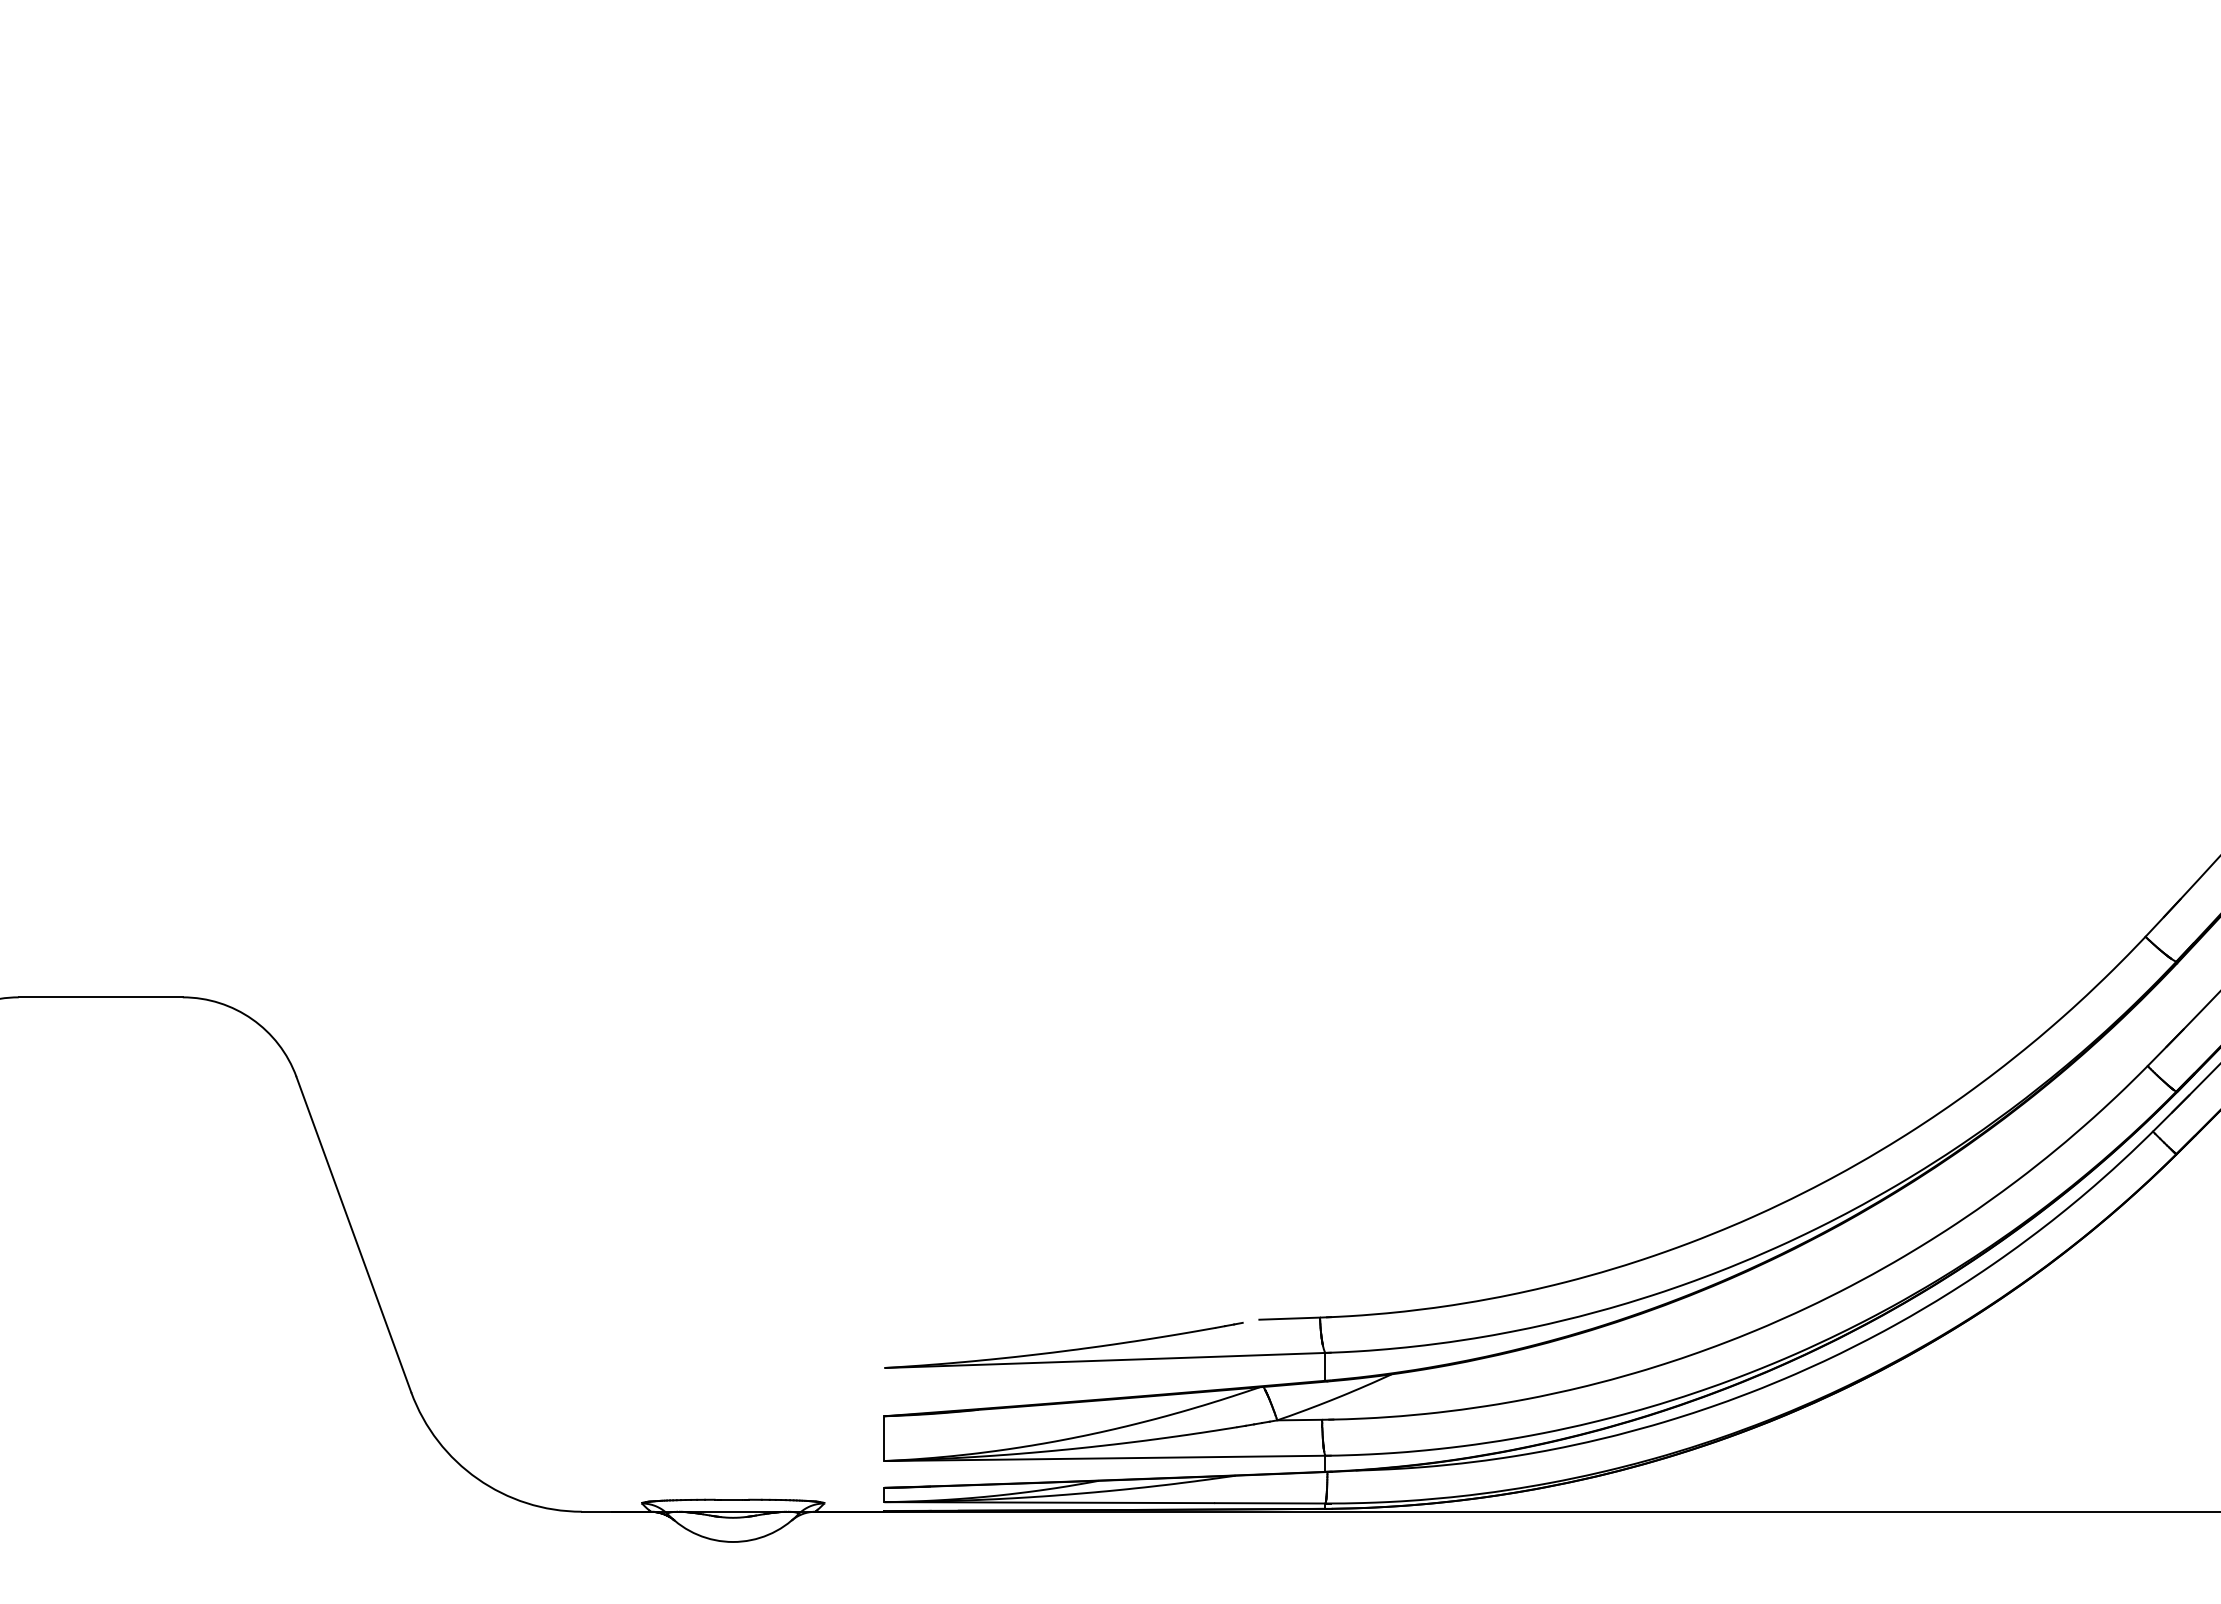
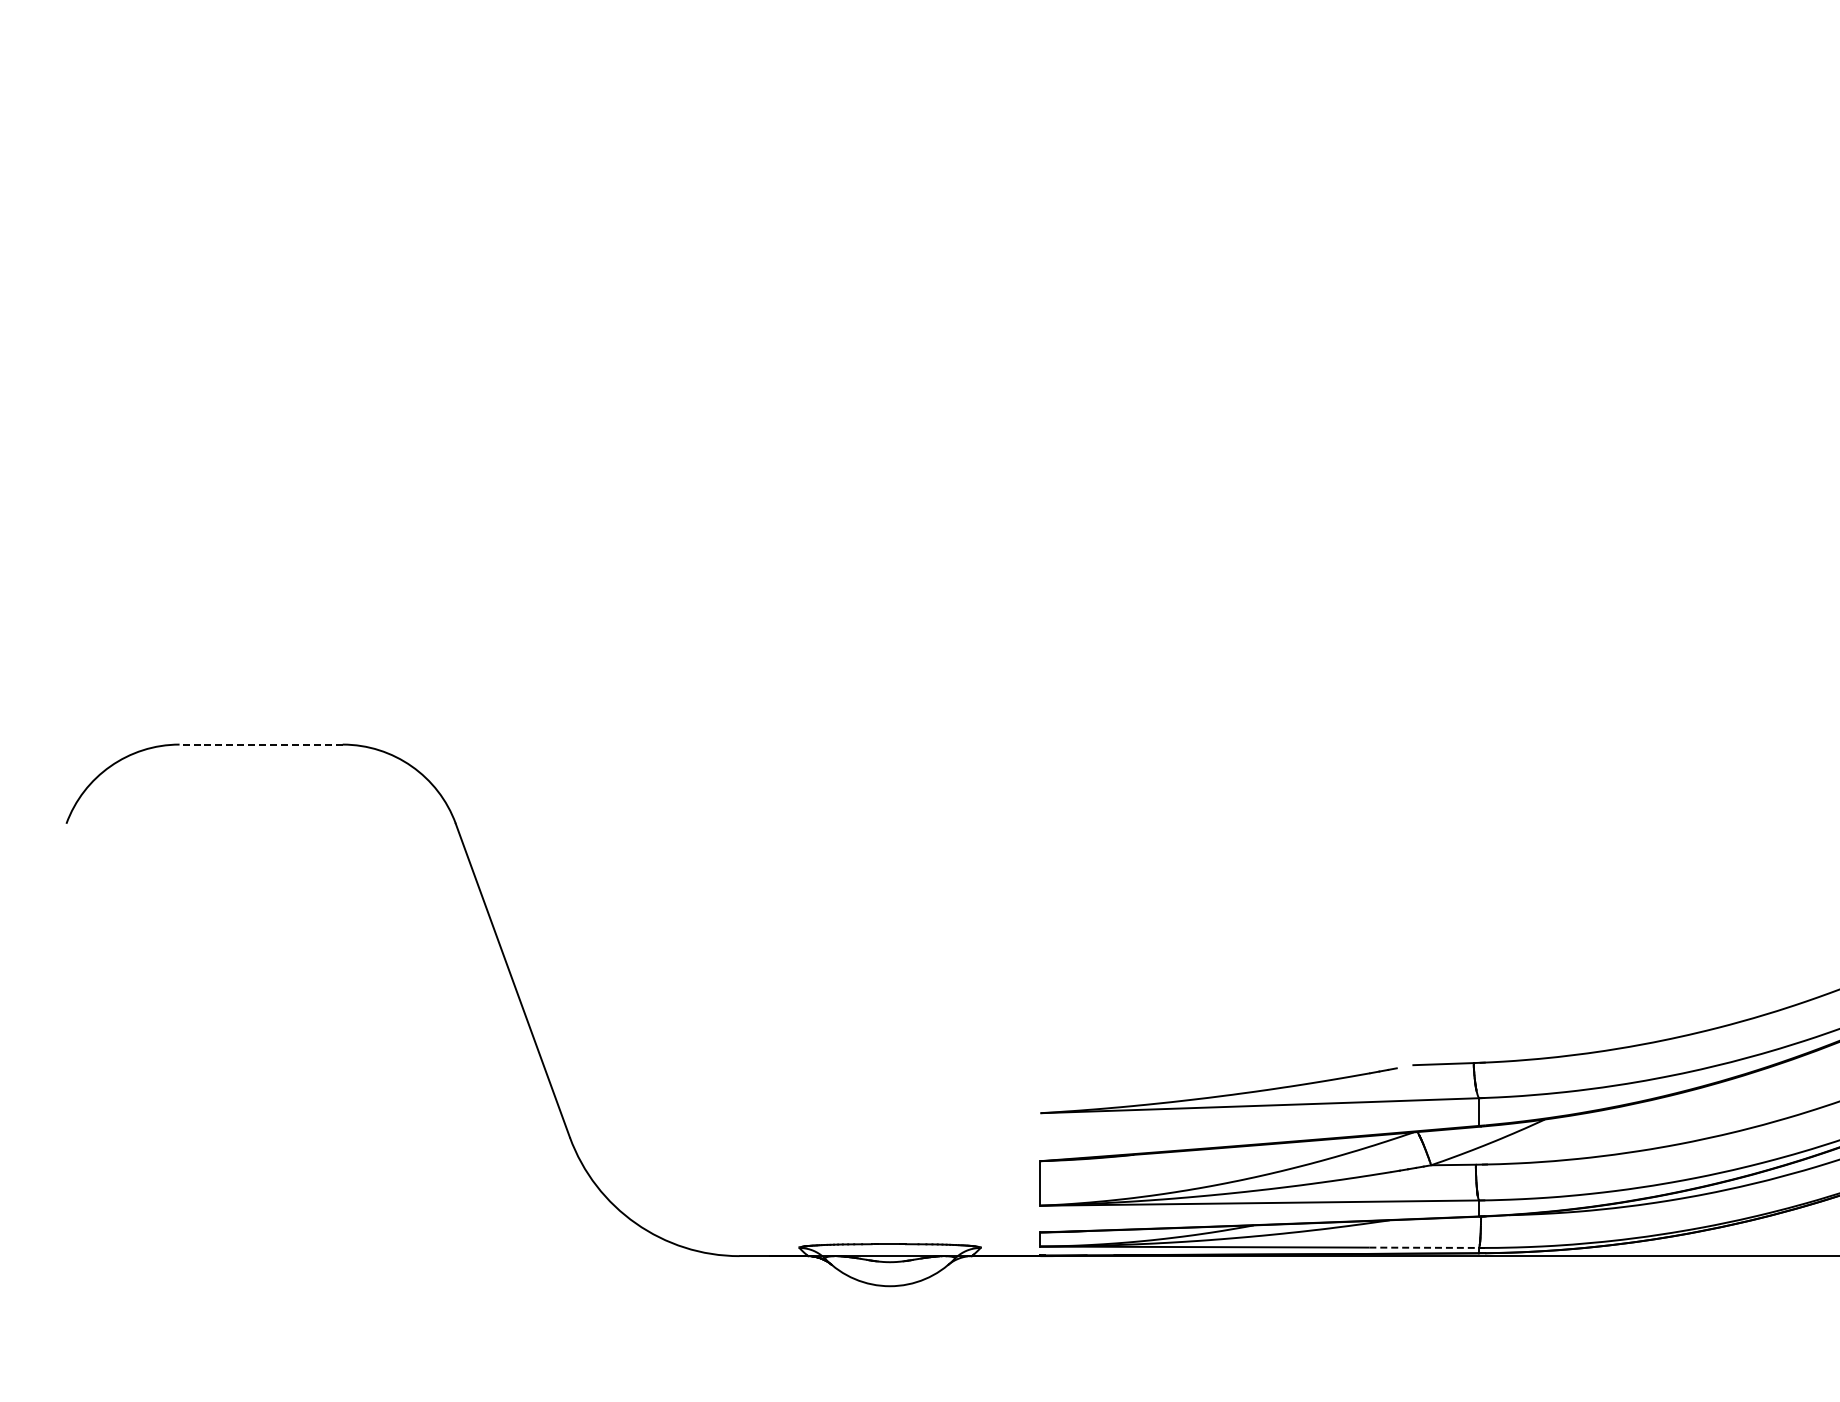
line: (100, 997) -> (260, 744), solid -> dashed
line: (1270, 1503) -> (1424, 1247), solid -> dashed

